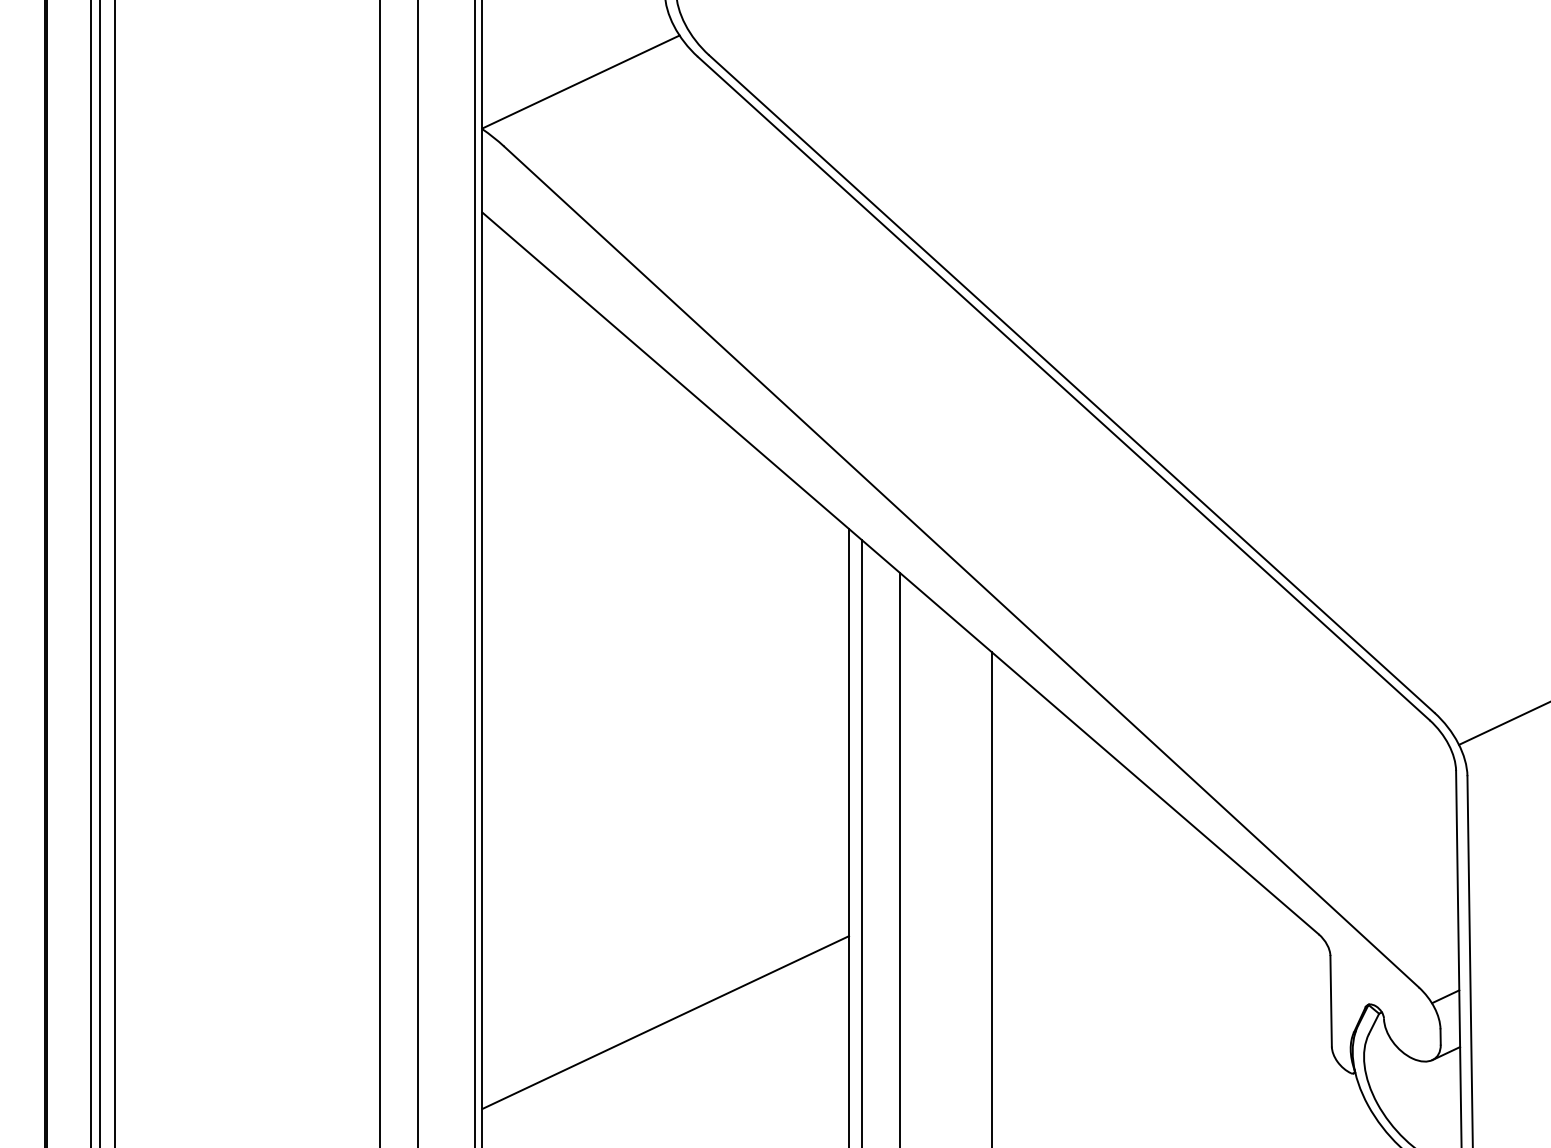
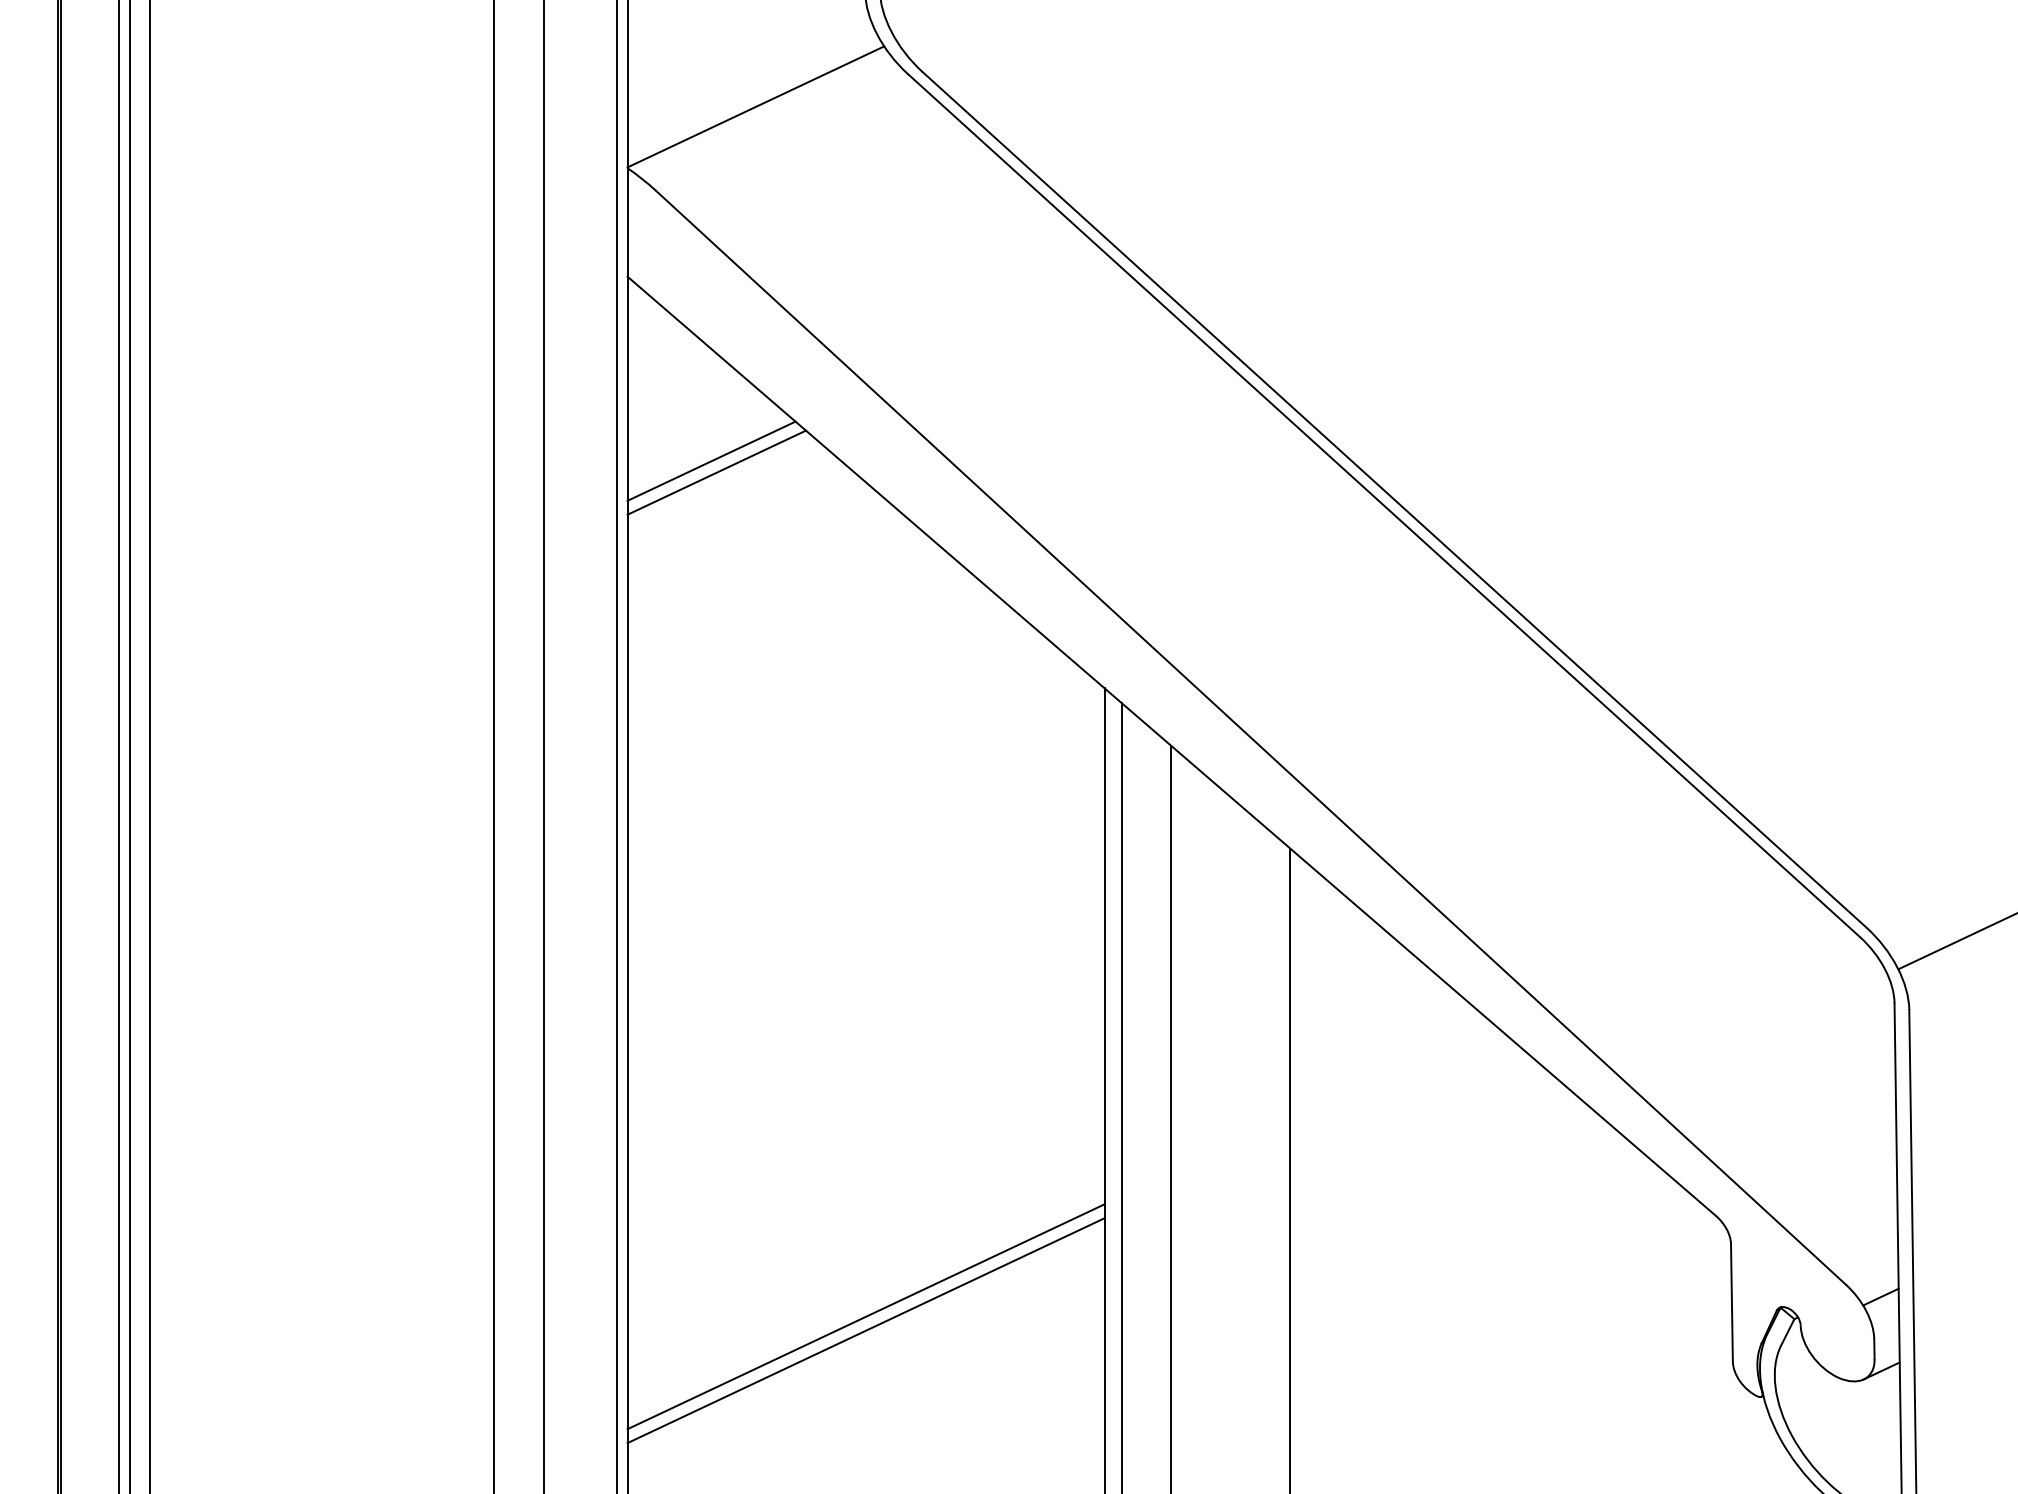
line: (546, 353) -> (711, 460), added
line: (550, 362) -> (716, 471), added
line: (665, 1011) -> (865, 1316), added

